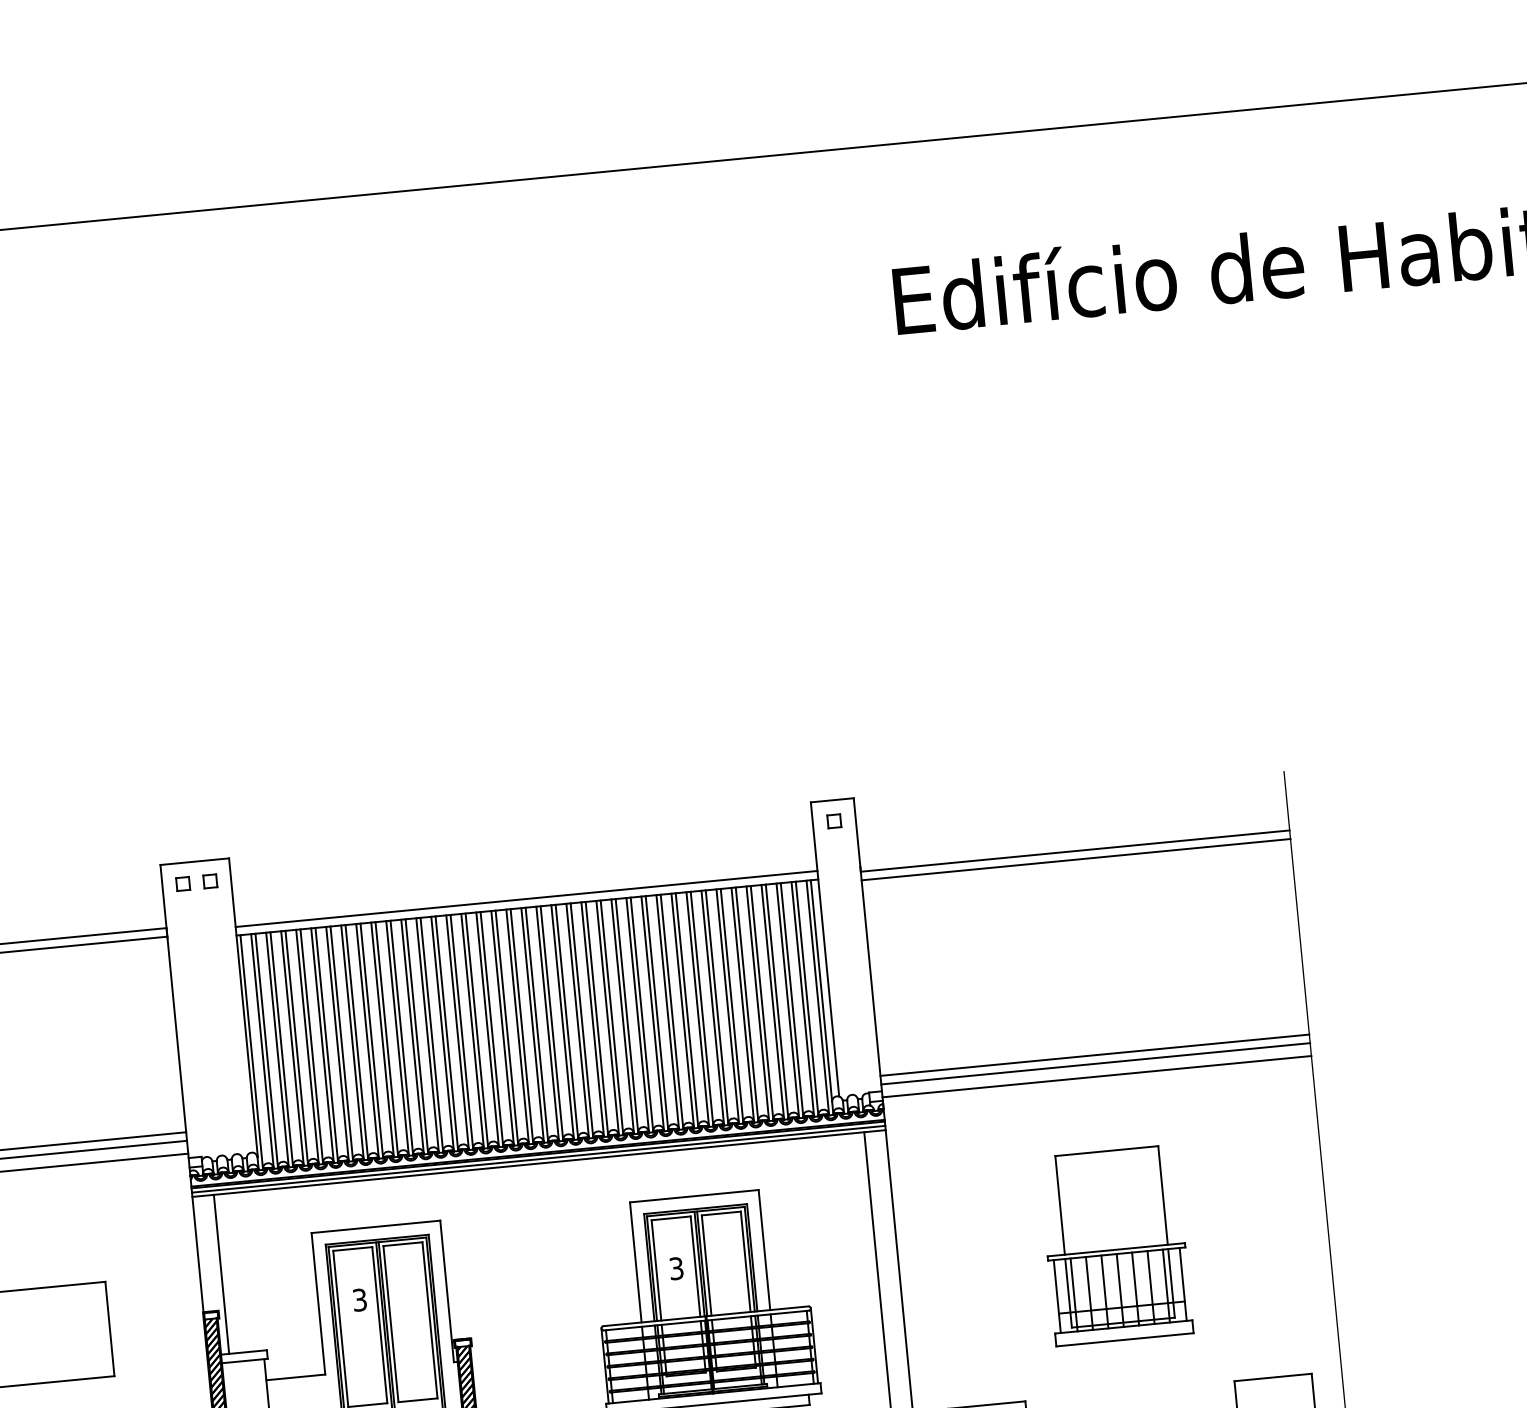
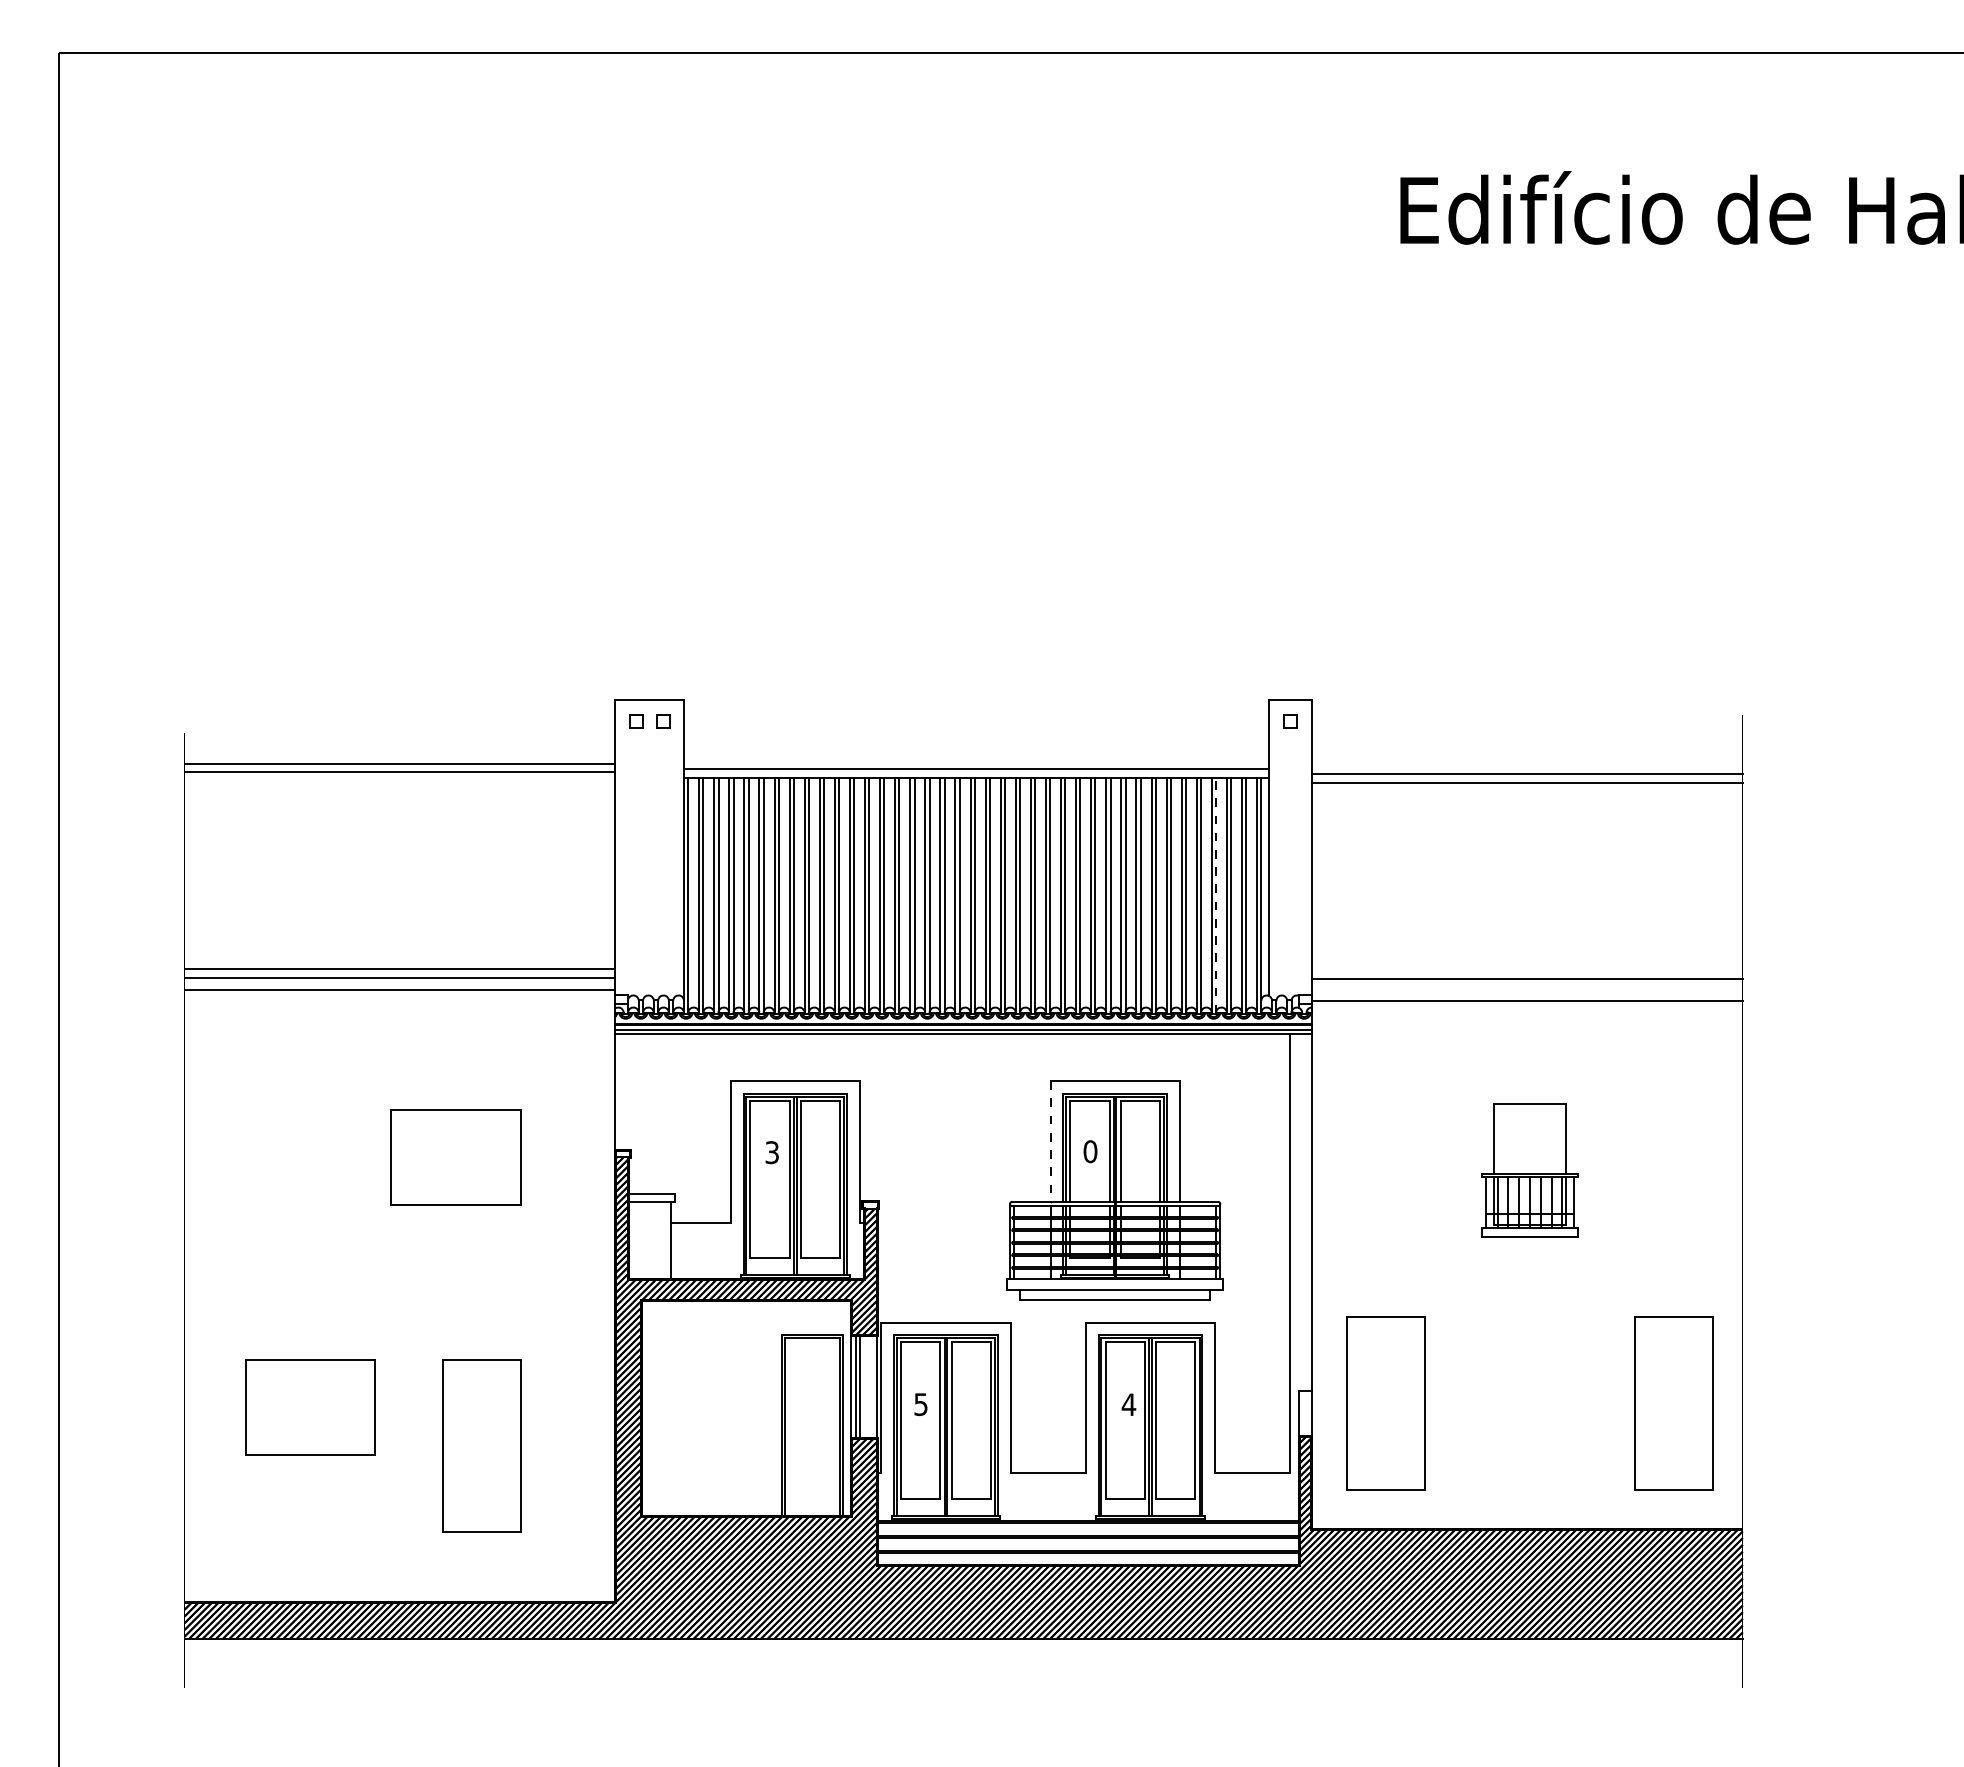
line: (777, 1001) -> (1216, 895), solid -> dashed
line: (1094, 1063) -> (1526, 987), removed
part: (1115, 1245) -> (1529, 1170), size x0.7
line: (635, 1263) -> (1050, 1142), solid -> dashed
text: (676, 1268) -> (1090, 1151), 3 -> 0
line: (221, 1274) -> (636, 1113), removed

